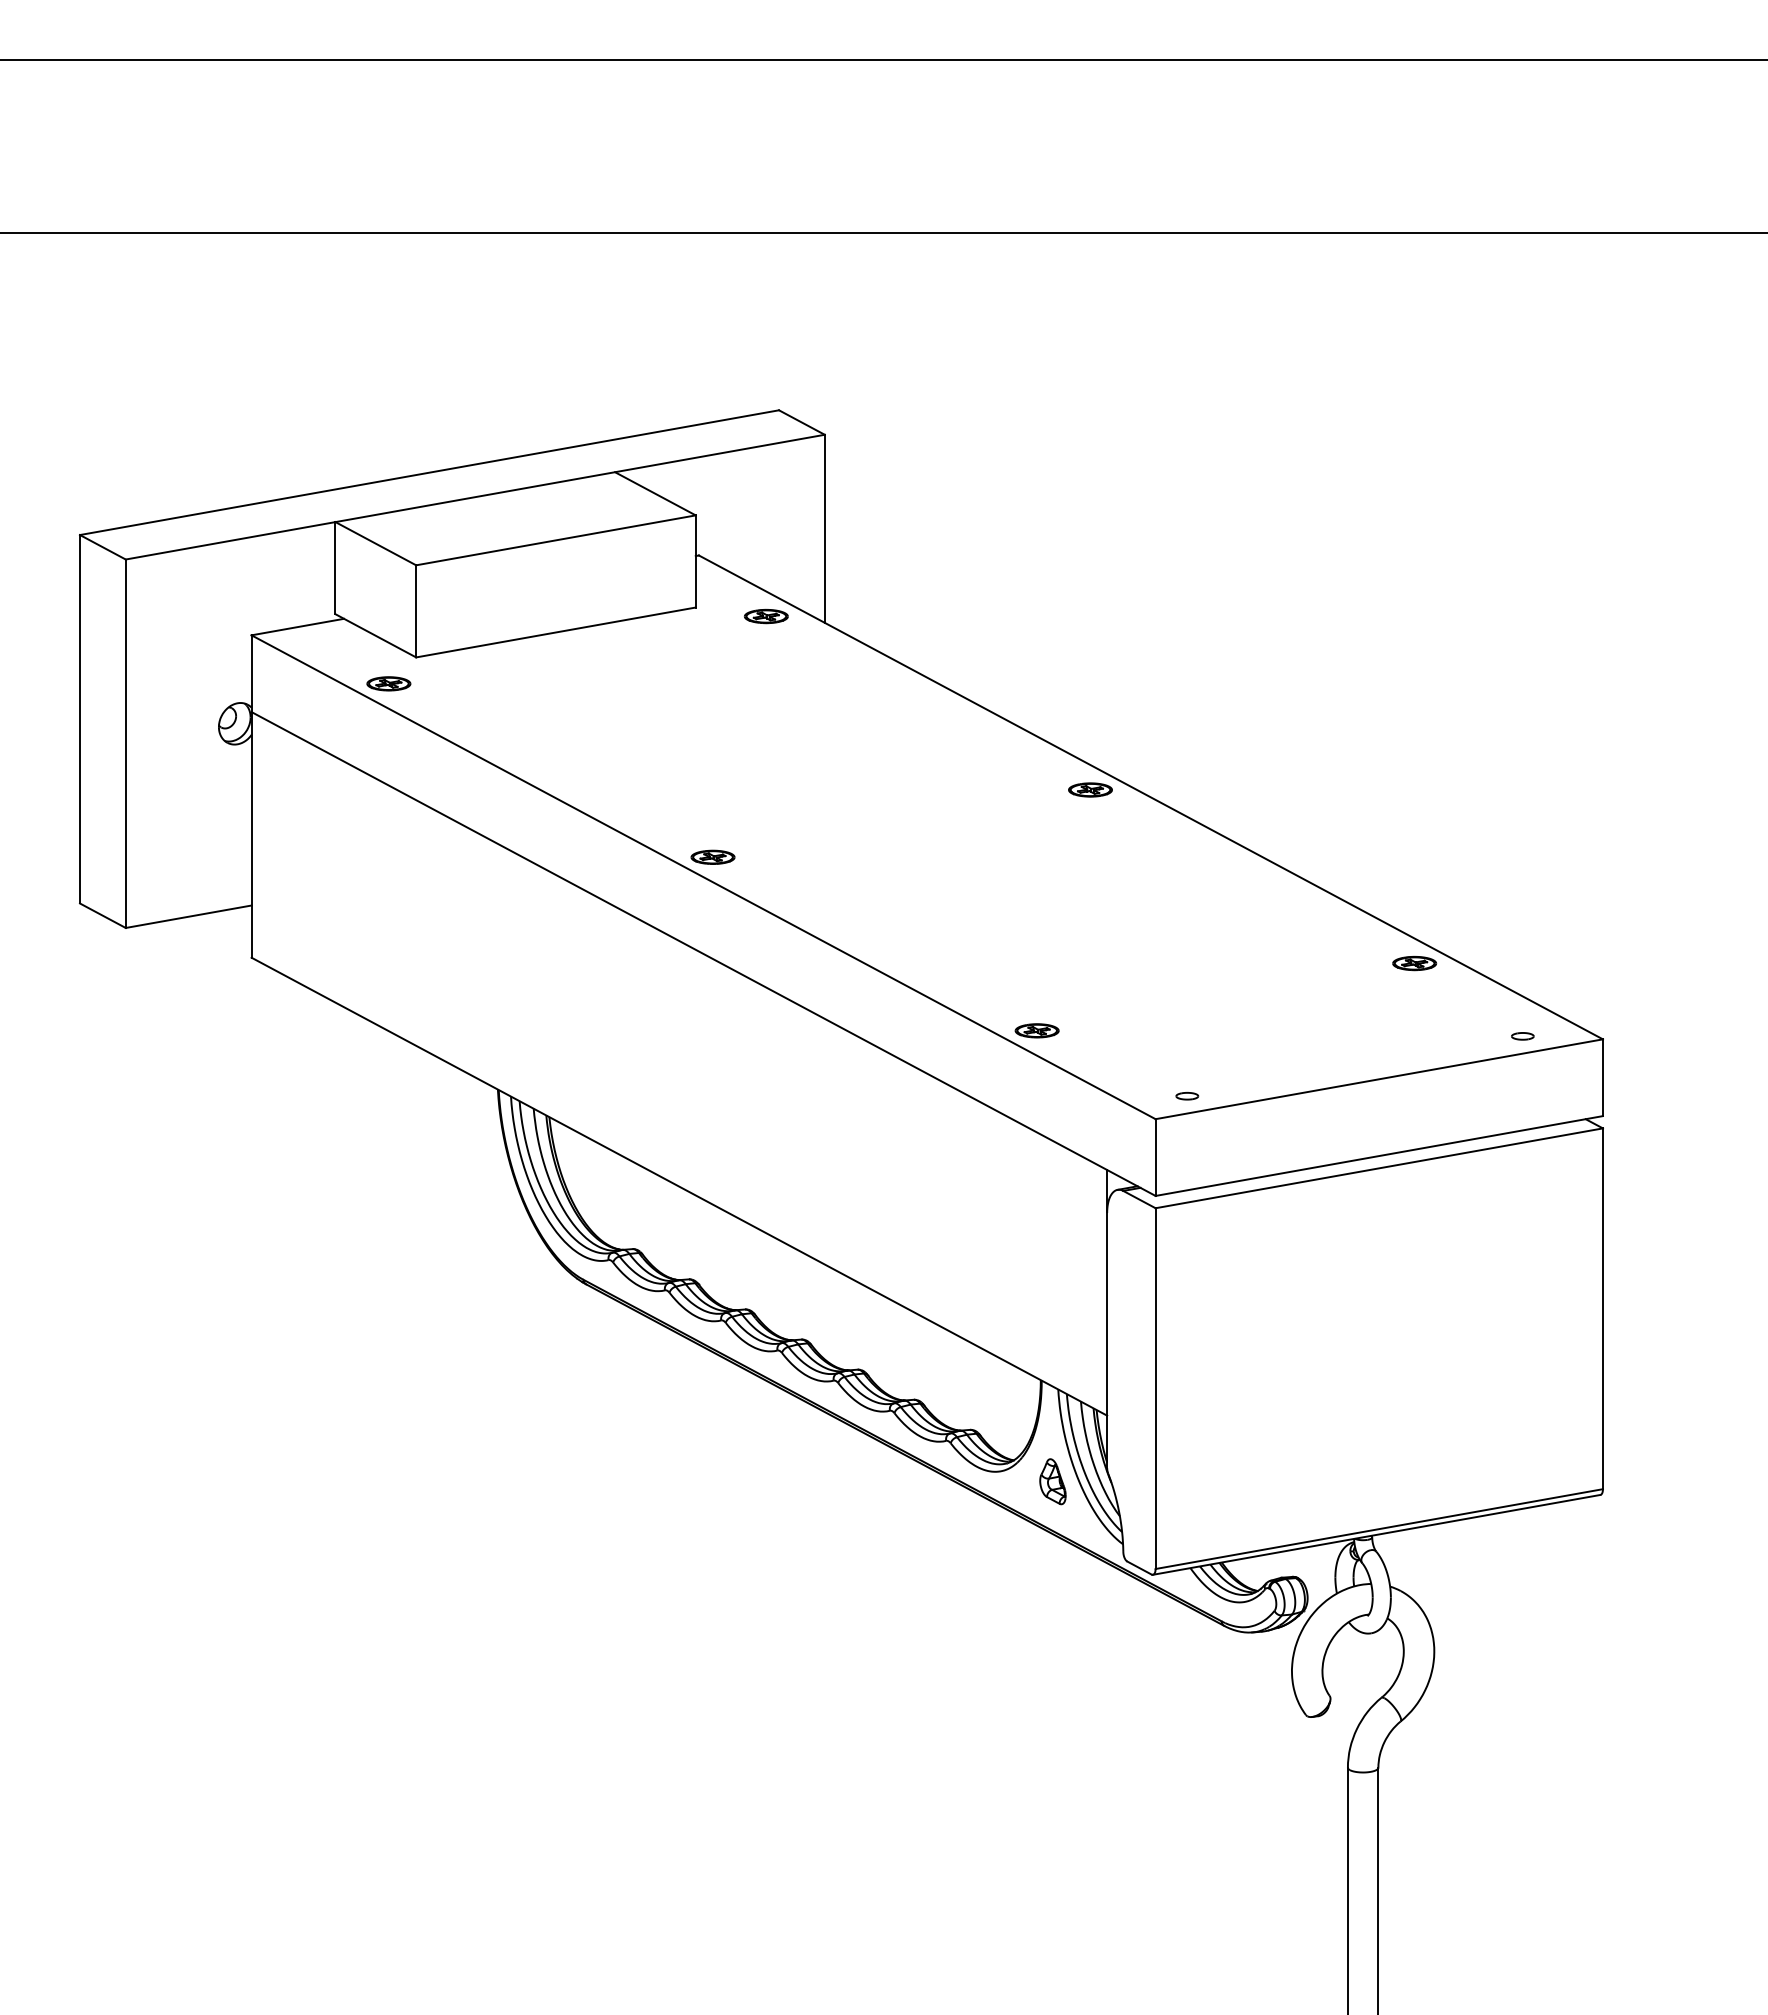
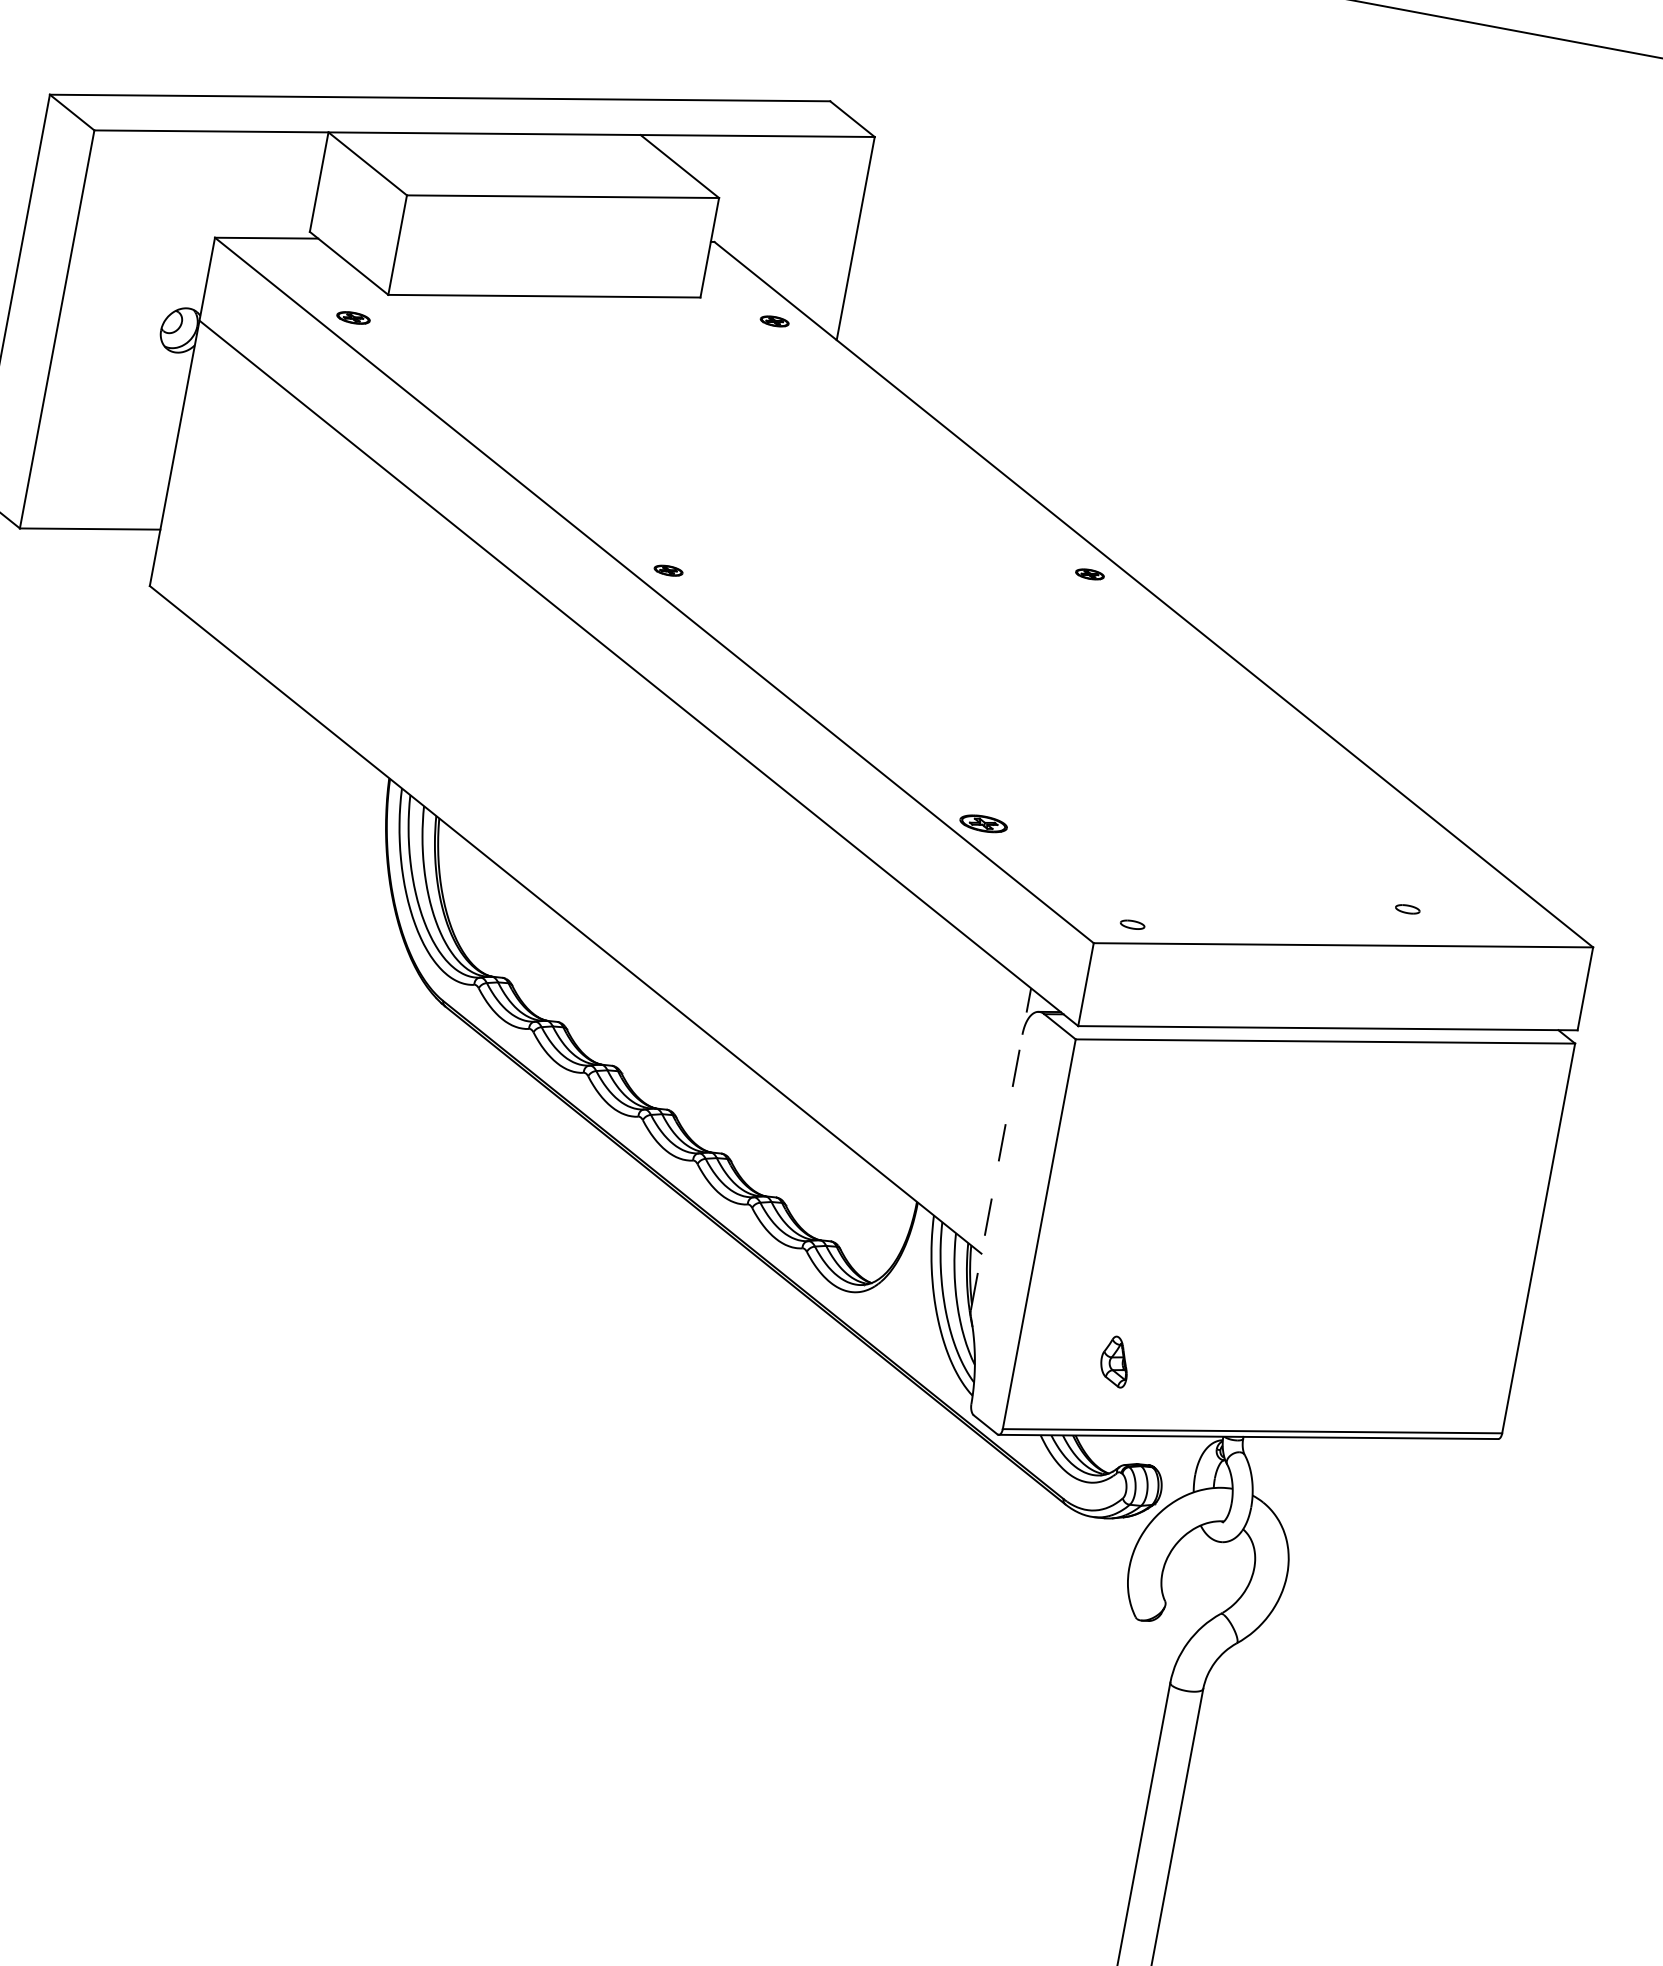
part: (765, 616) -> (773, 321), size x0.6
part: (388, 683) -> (353, 317), size x0.7
part: (1090, 789) -> (1090, 573), size x0.6
part: (712, 856) -> (668, 569), size x0.6
part: (1414, 963) -> (1404, 827), removed
part: (1522, 1036) -> (1407, 909), moved
line: (1107, 1318) -> (1001, 1148), solid -> dashed
part: (1052, 1481) -> (1114, 1361), moved

